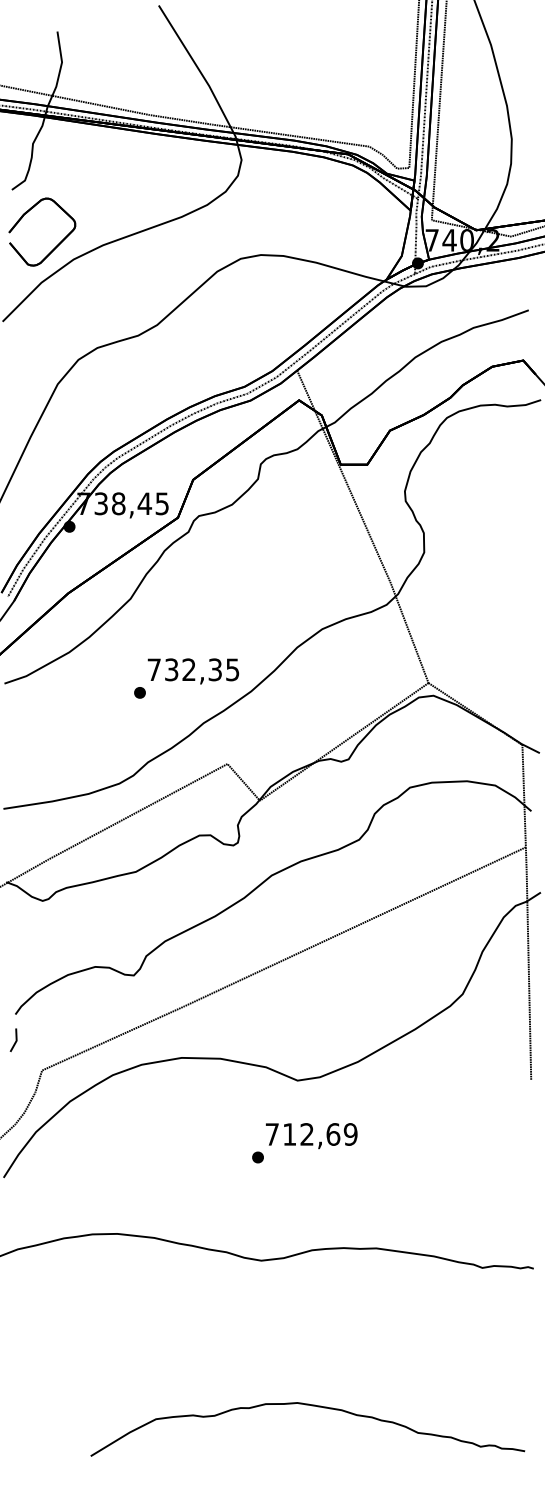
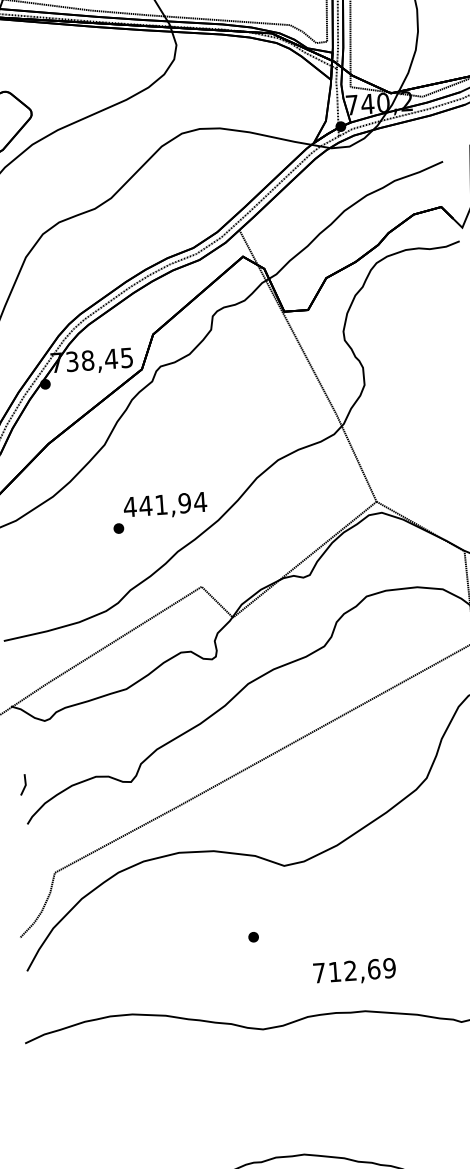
text: (193, 669) -> (165, 504), 732,35 -> 441,94
line: (15, 1040) -> (24, 784), moved
text: (311, 1136) -> (354, 972), moved

